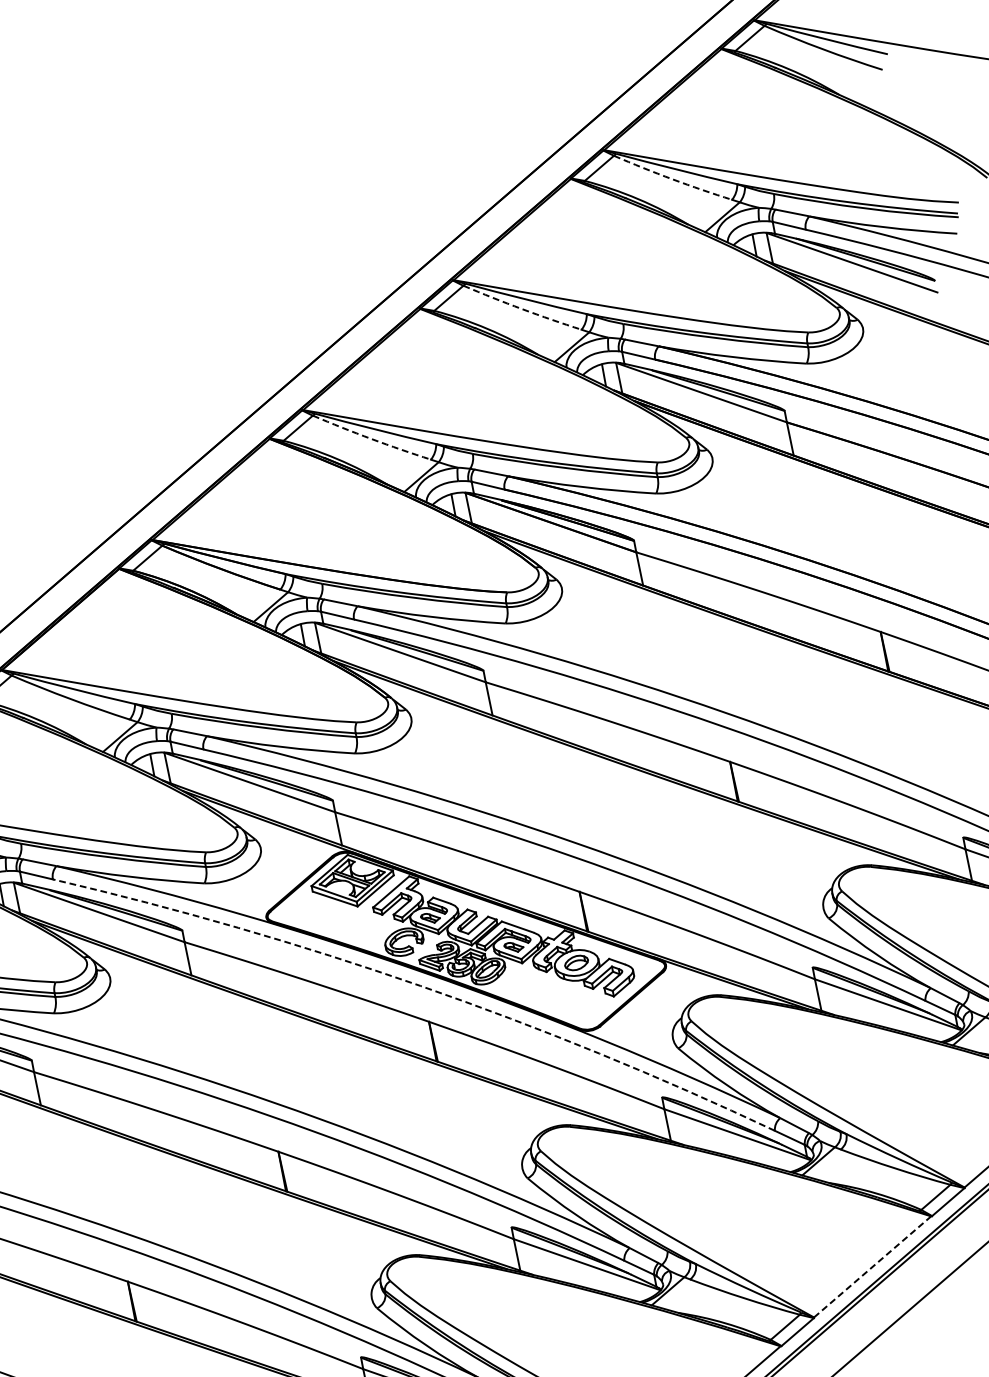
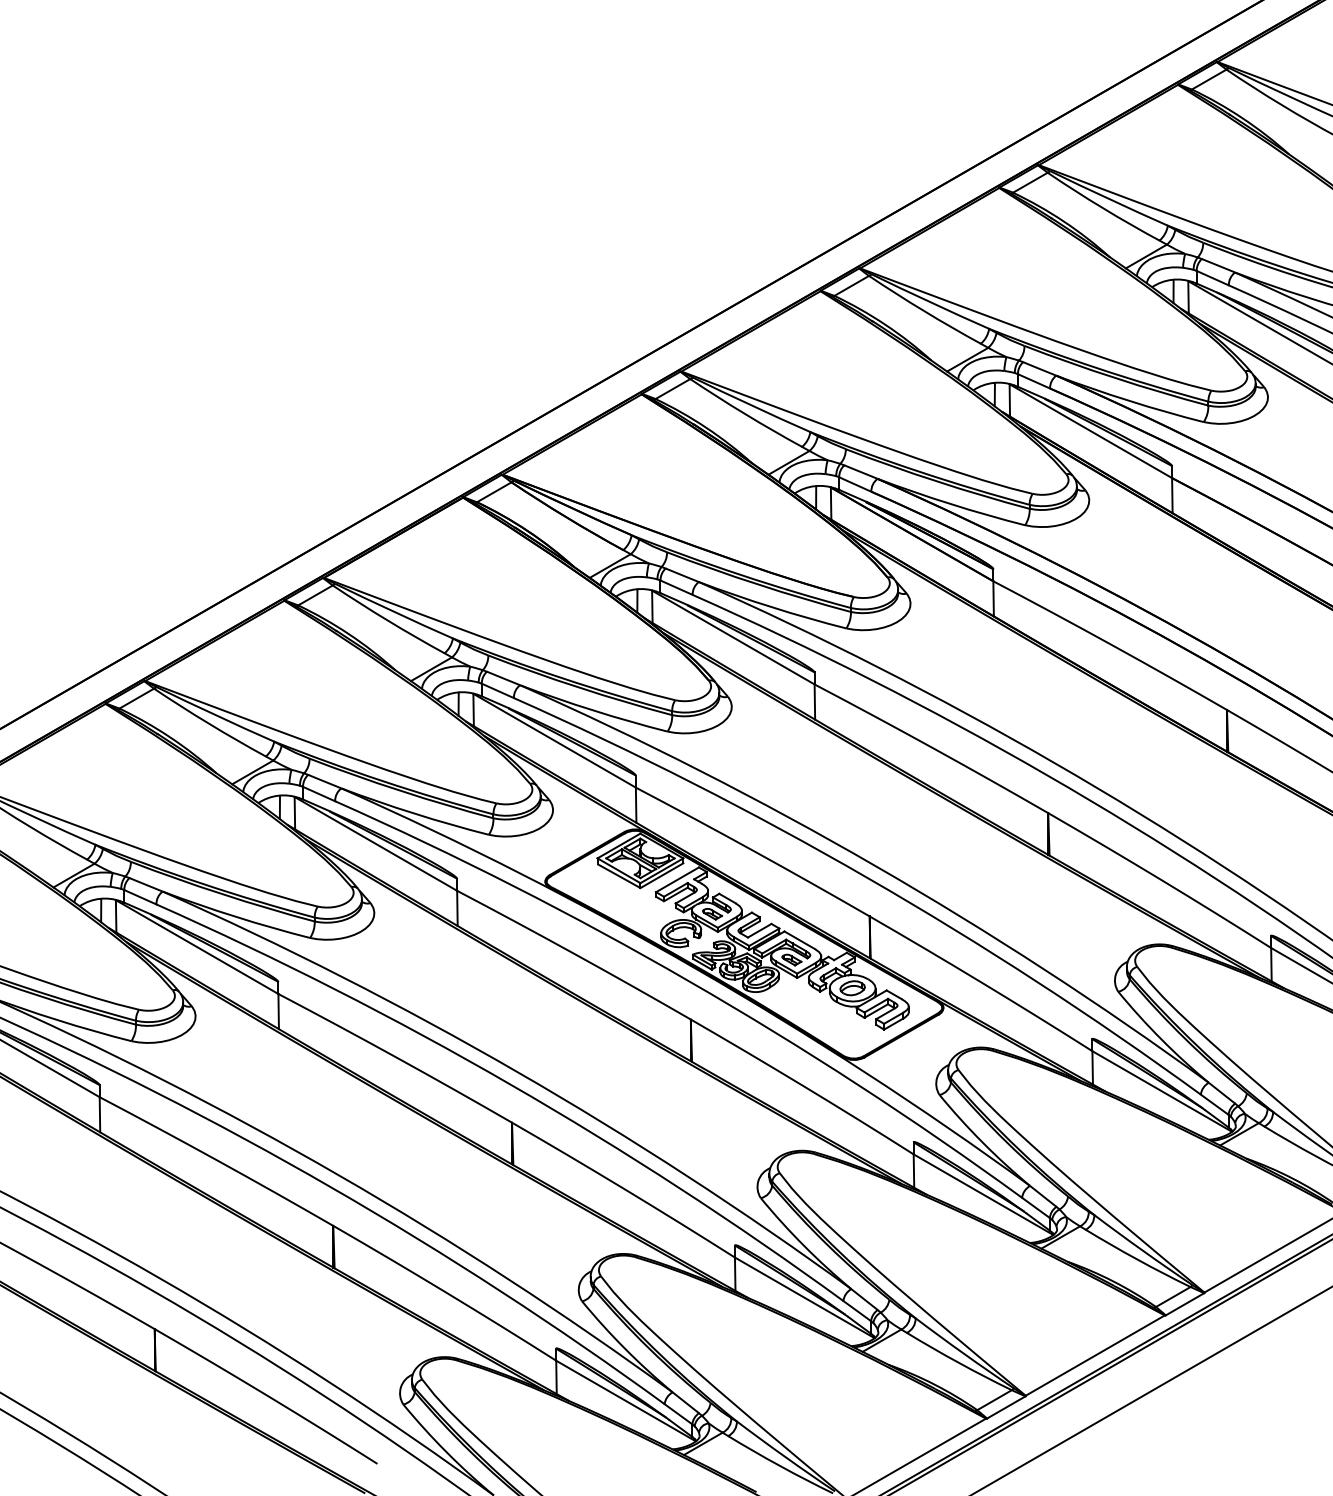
arc: (672, 179) -> (1102, 208), dashed -> solid
arc: (522, 309) -> (924, 311), dashed -> solid
arc: (371, 439) -> (745, 414), dashed -> solid
arc: (420, 986) -> (689, 981), dashed -> solid
line: (872, 1266) -> (1095, 1355), dashed -> solid

